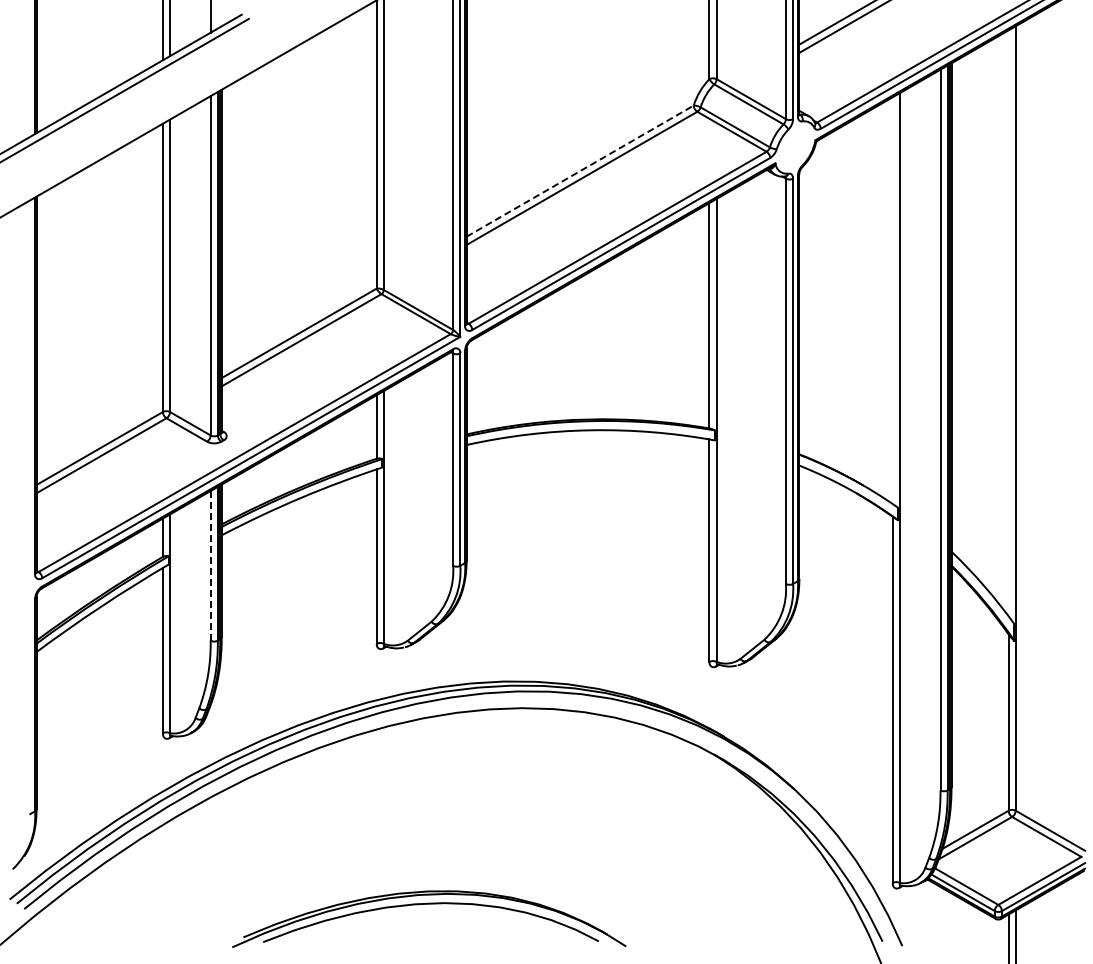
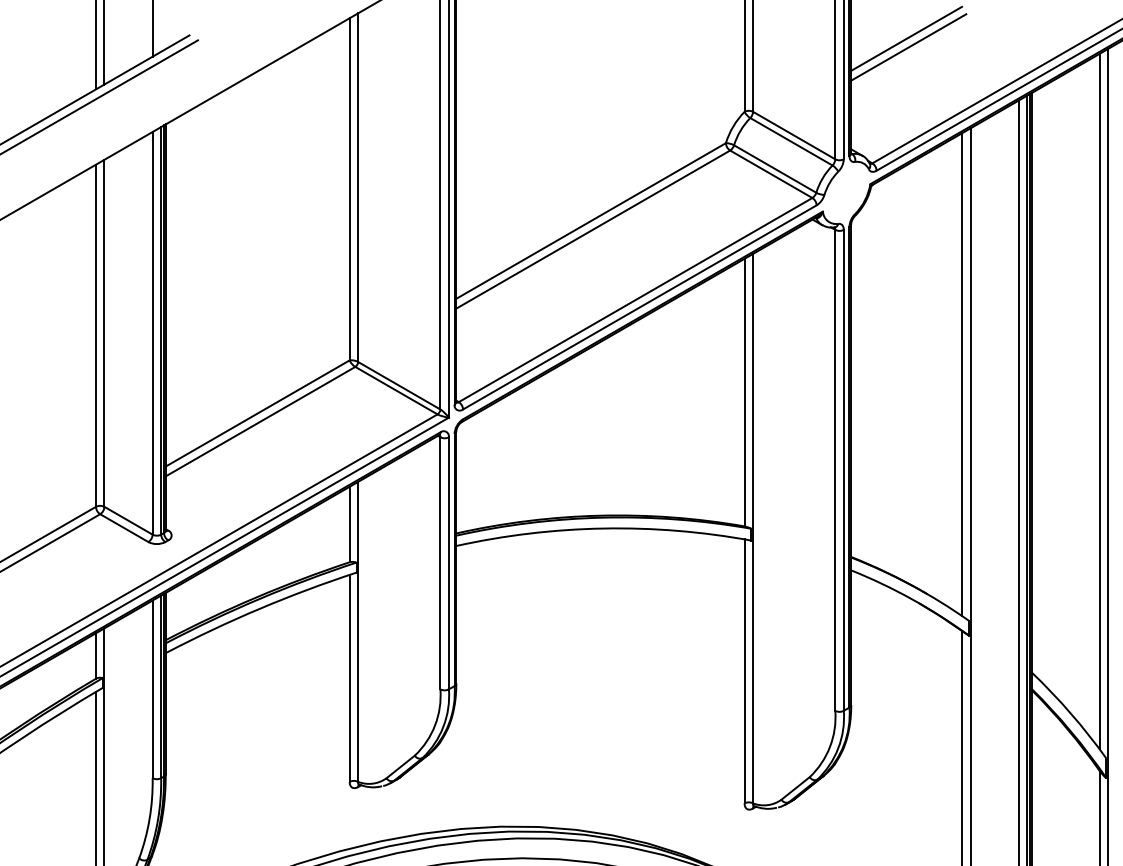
line: (580, 170) -> (591, 220), dashed -> solid
line: (892, 300) -> (961, 374), added
line: (1008, 323) -> (1099, 401), added
line: (210, 565) -> (152, 688), dashed -> solid

